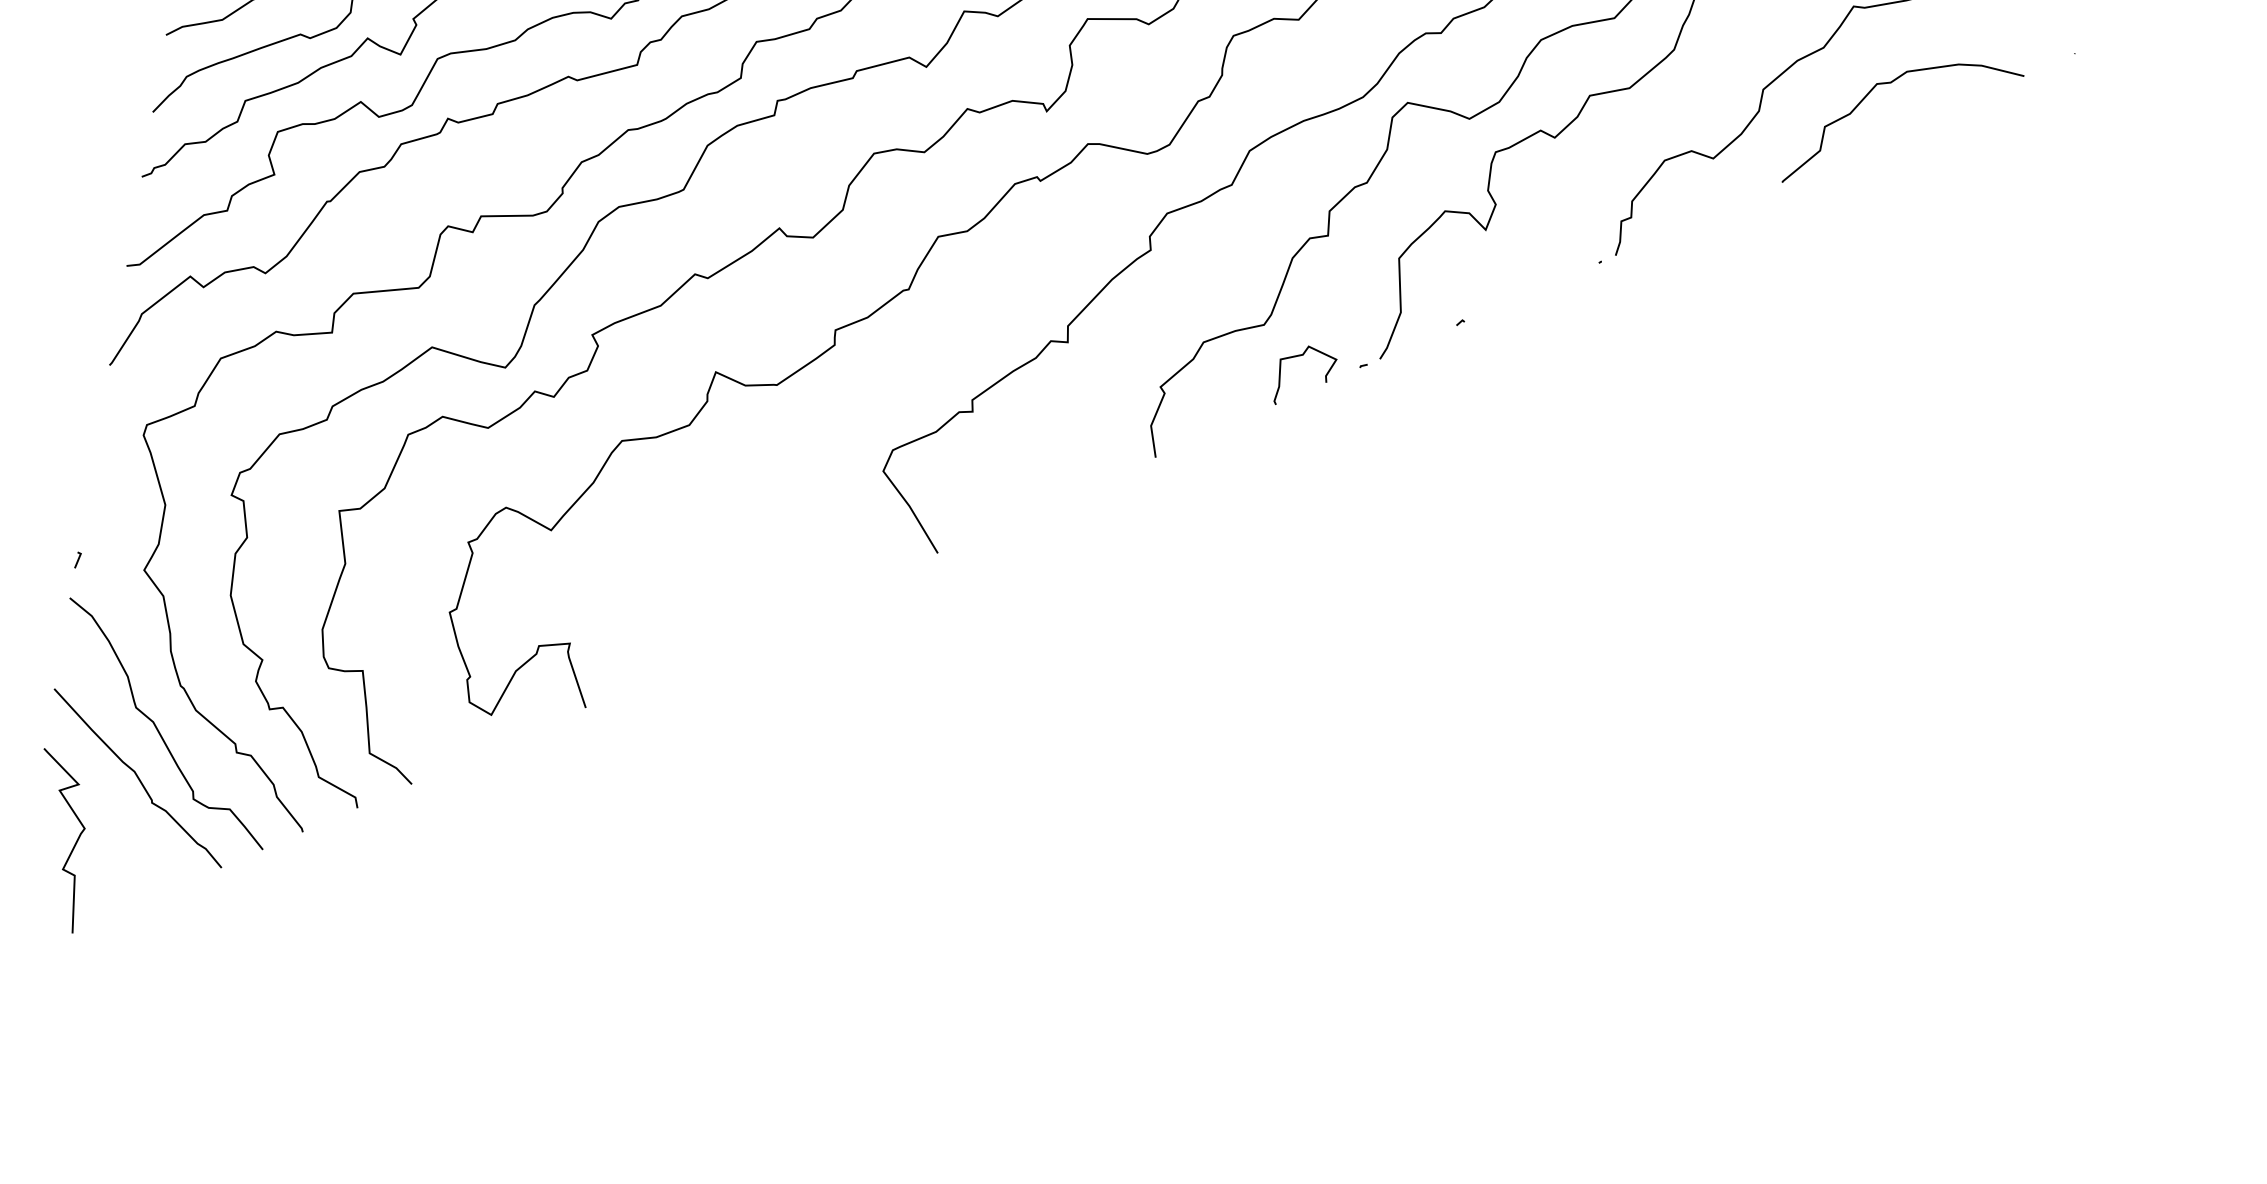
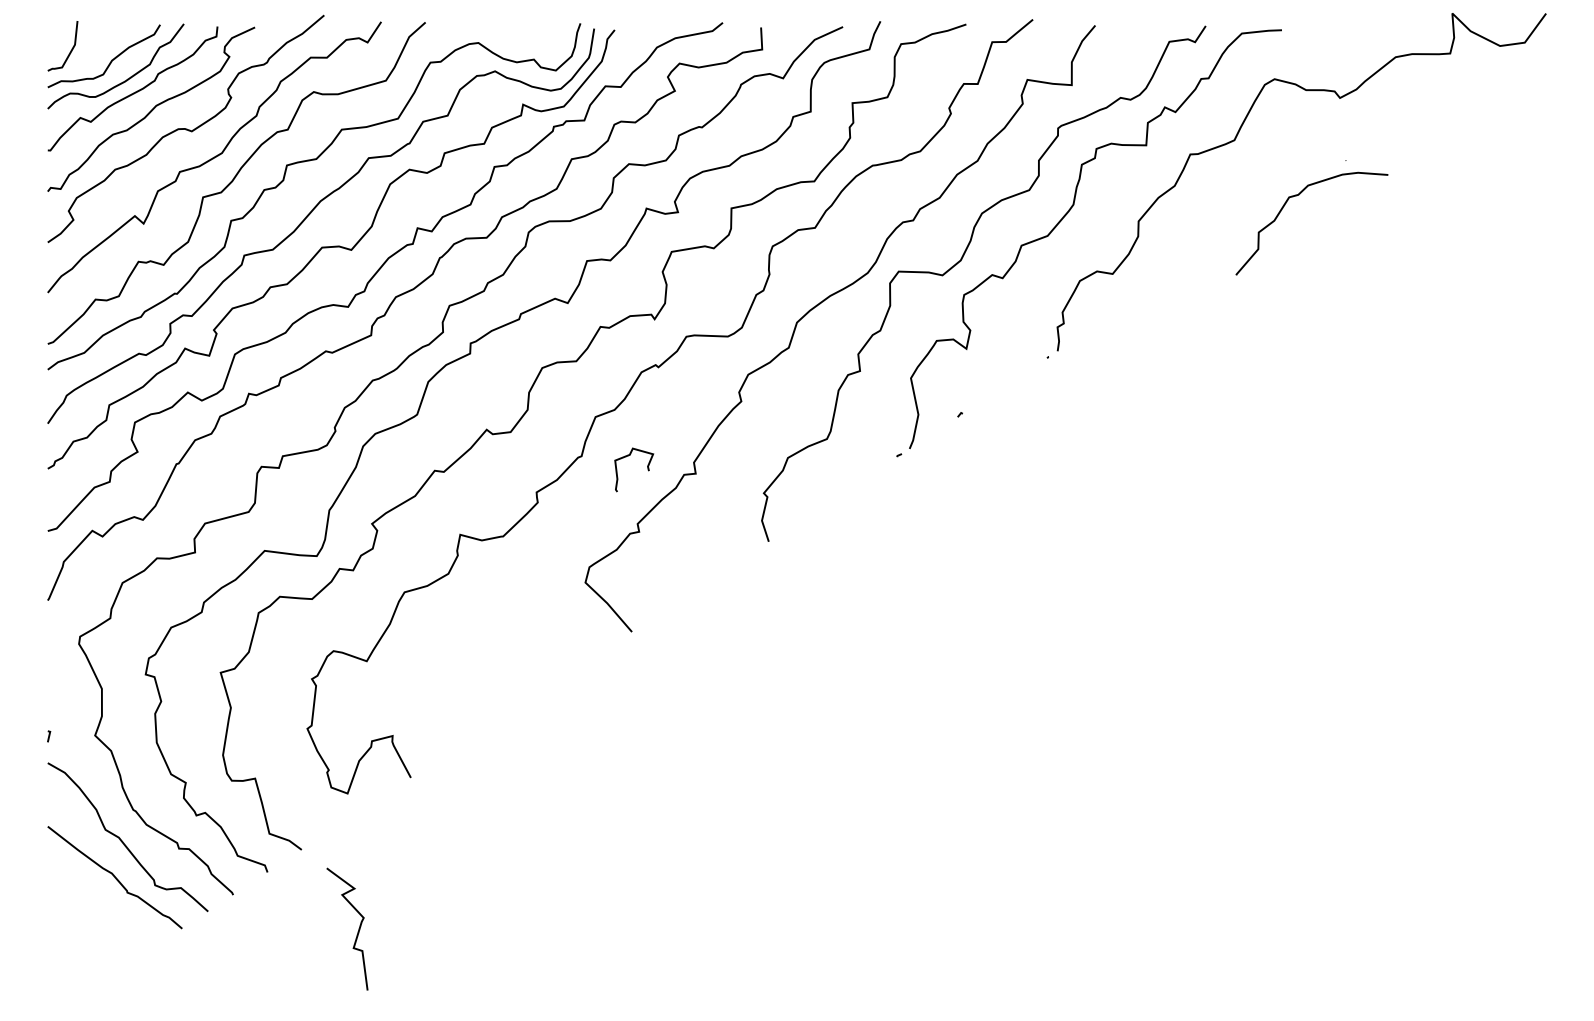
curve: (1892, 83) -> (1299, 195), moved
curve: (1324, 380) -> (647, 469), moved
curve: (72, 846) -> (357, 931), moved

